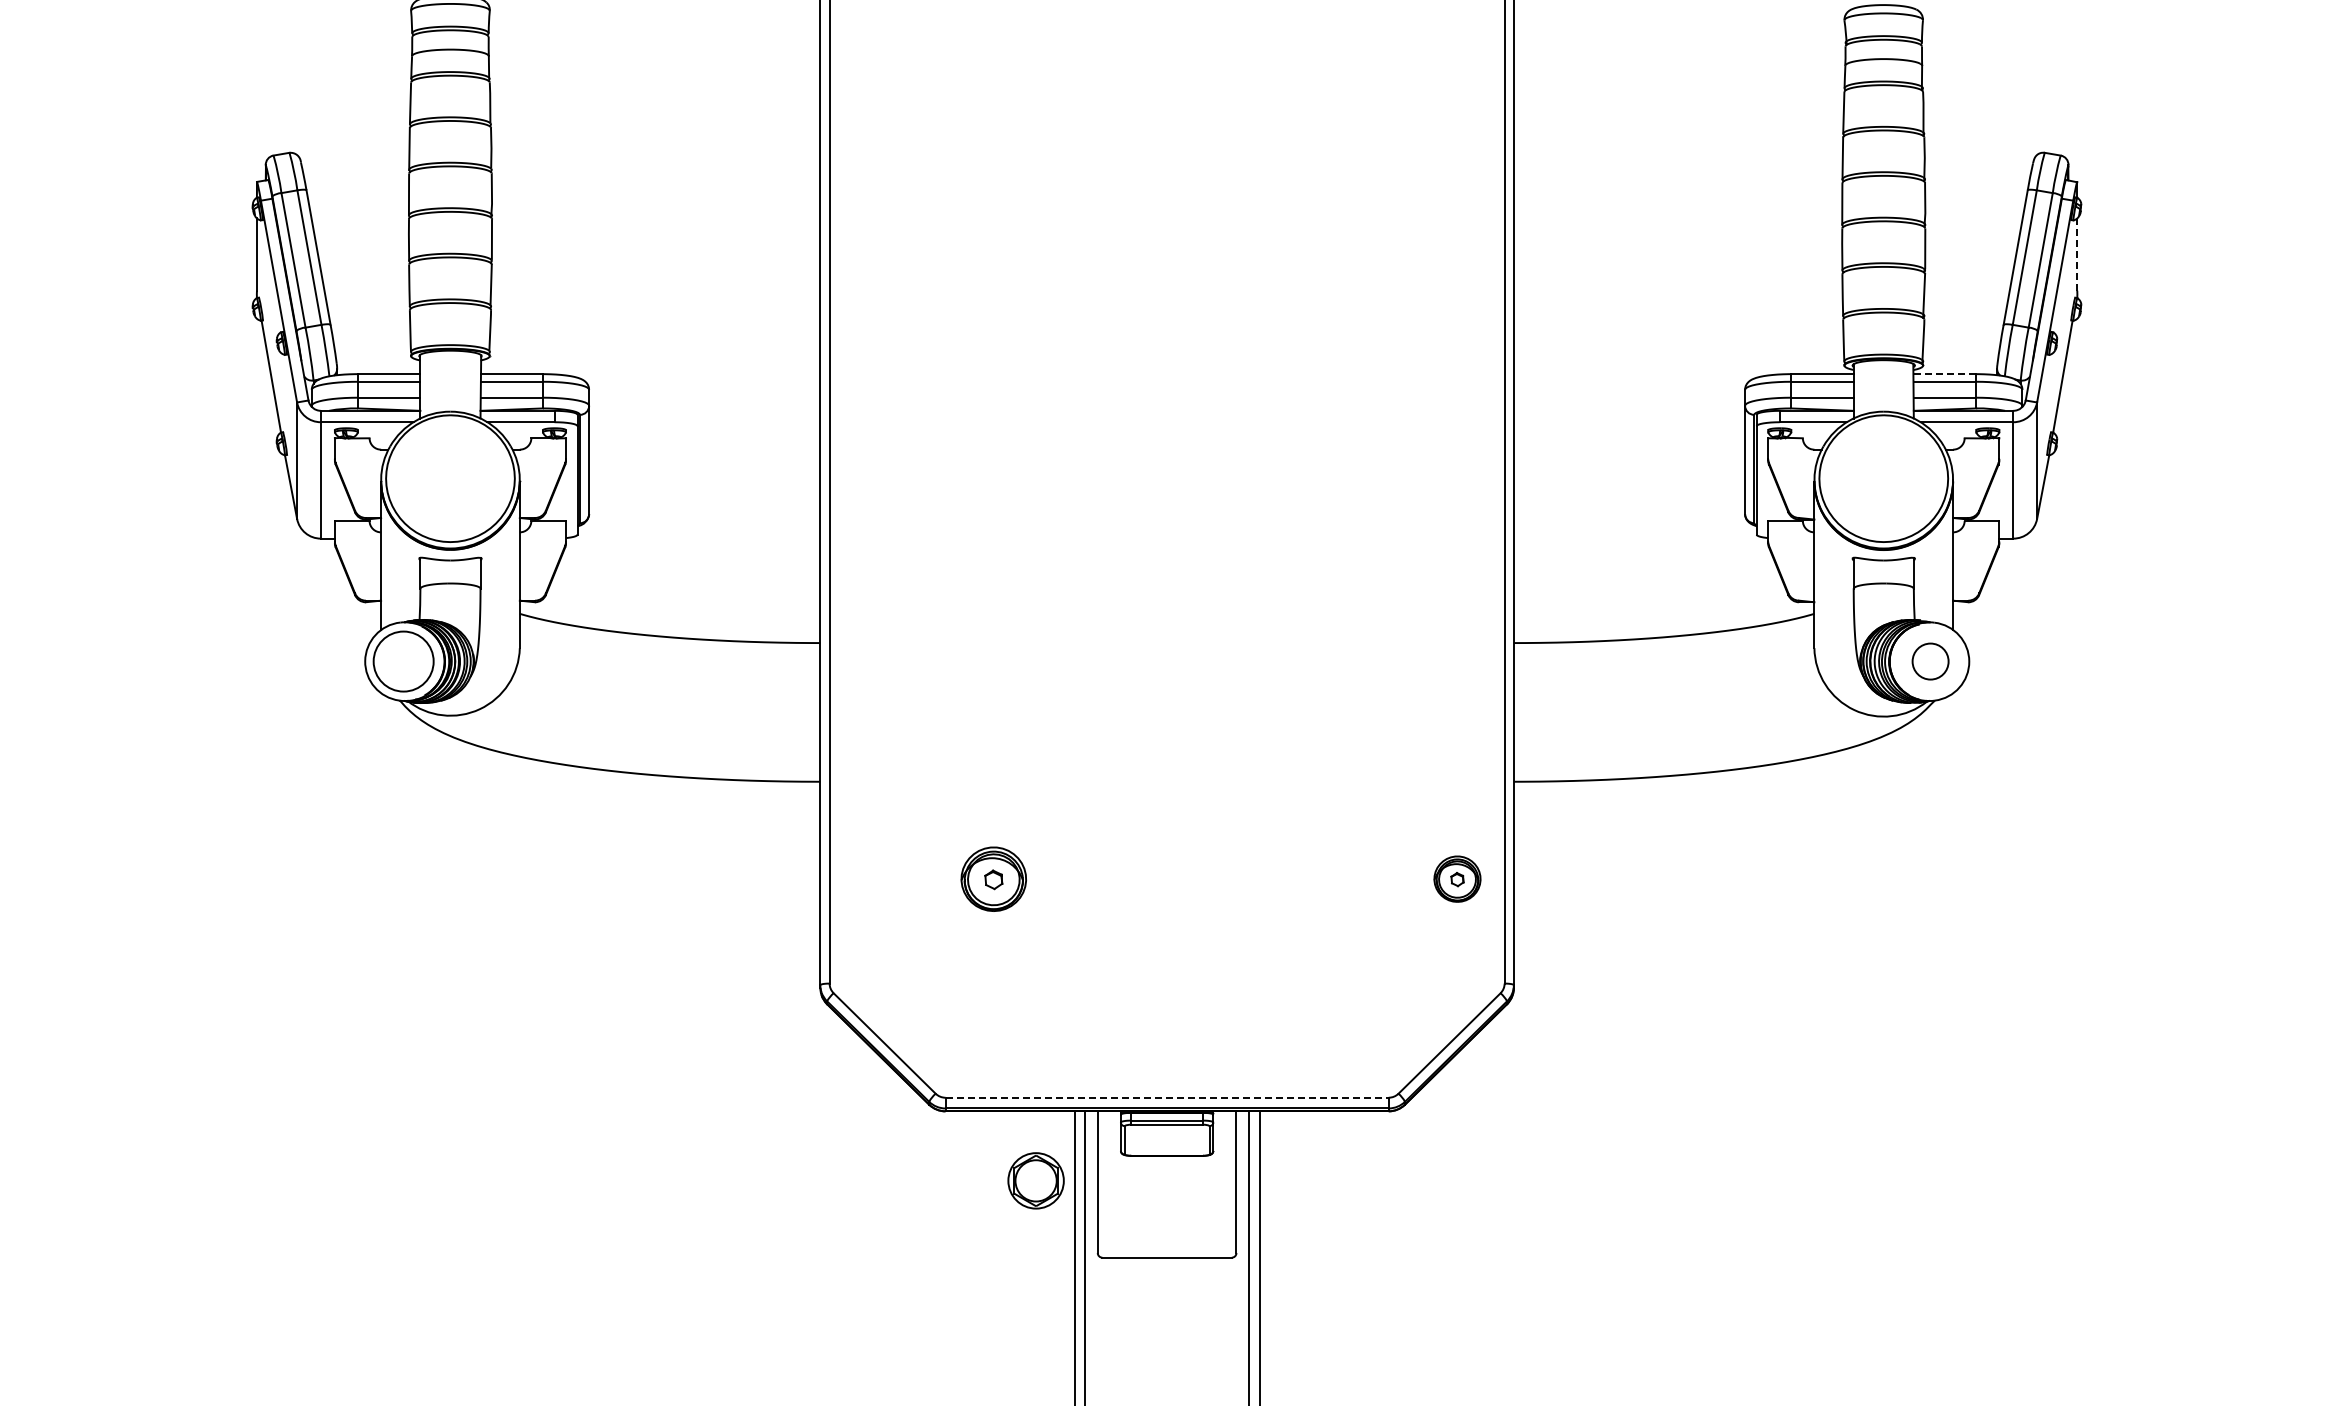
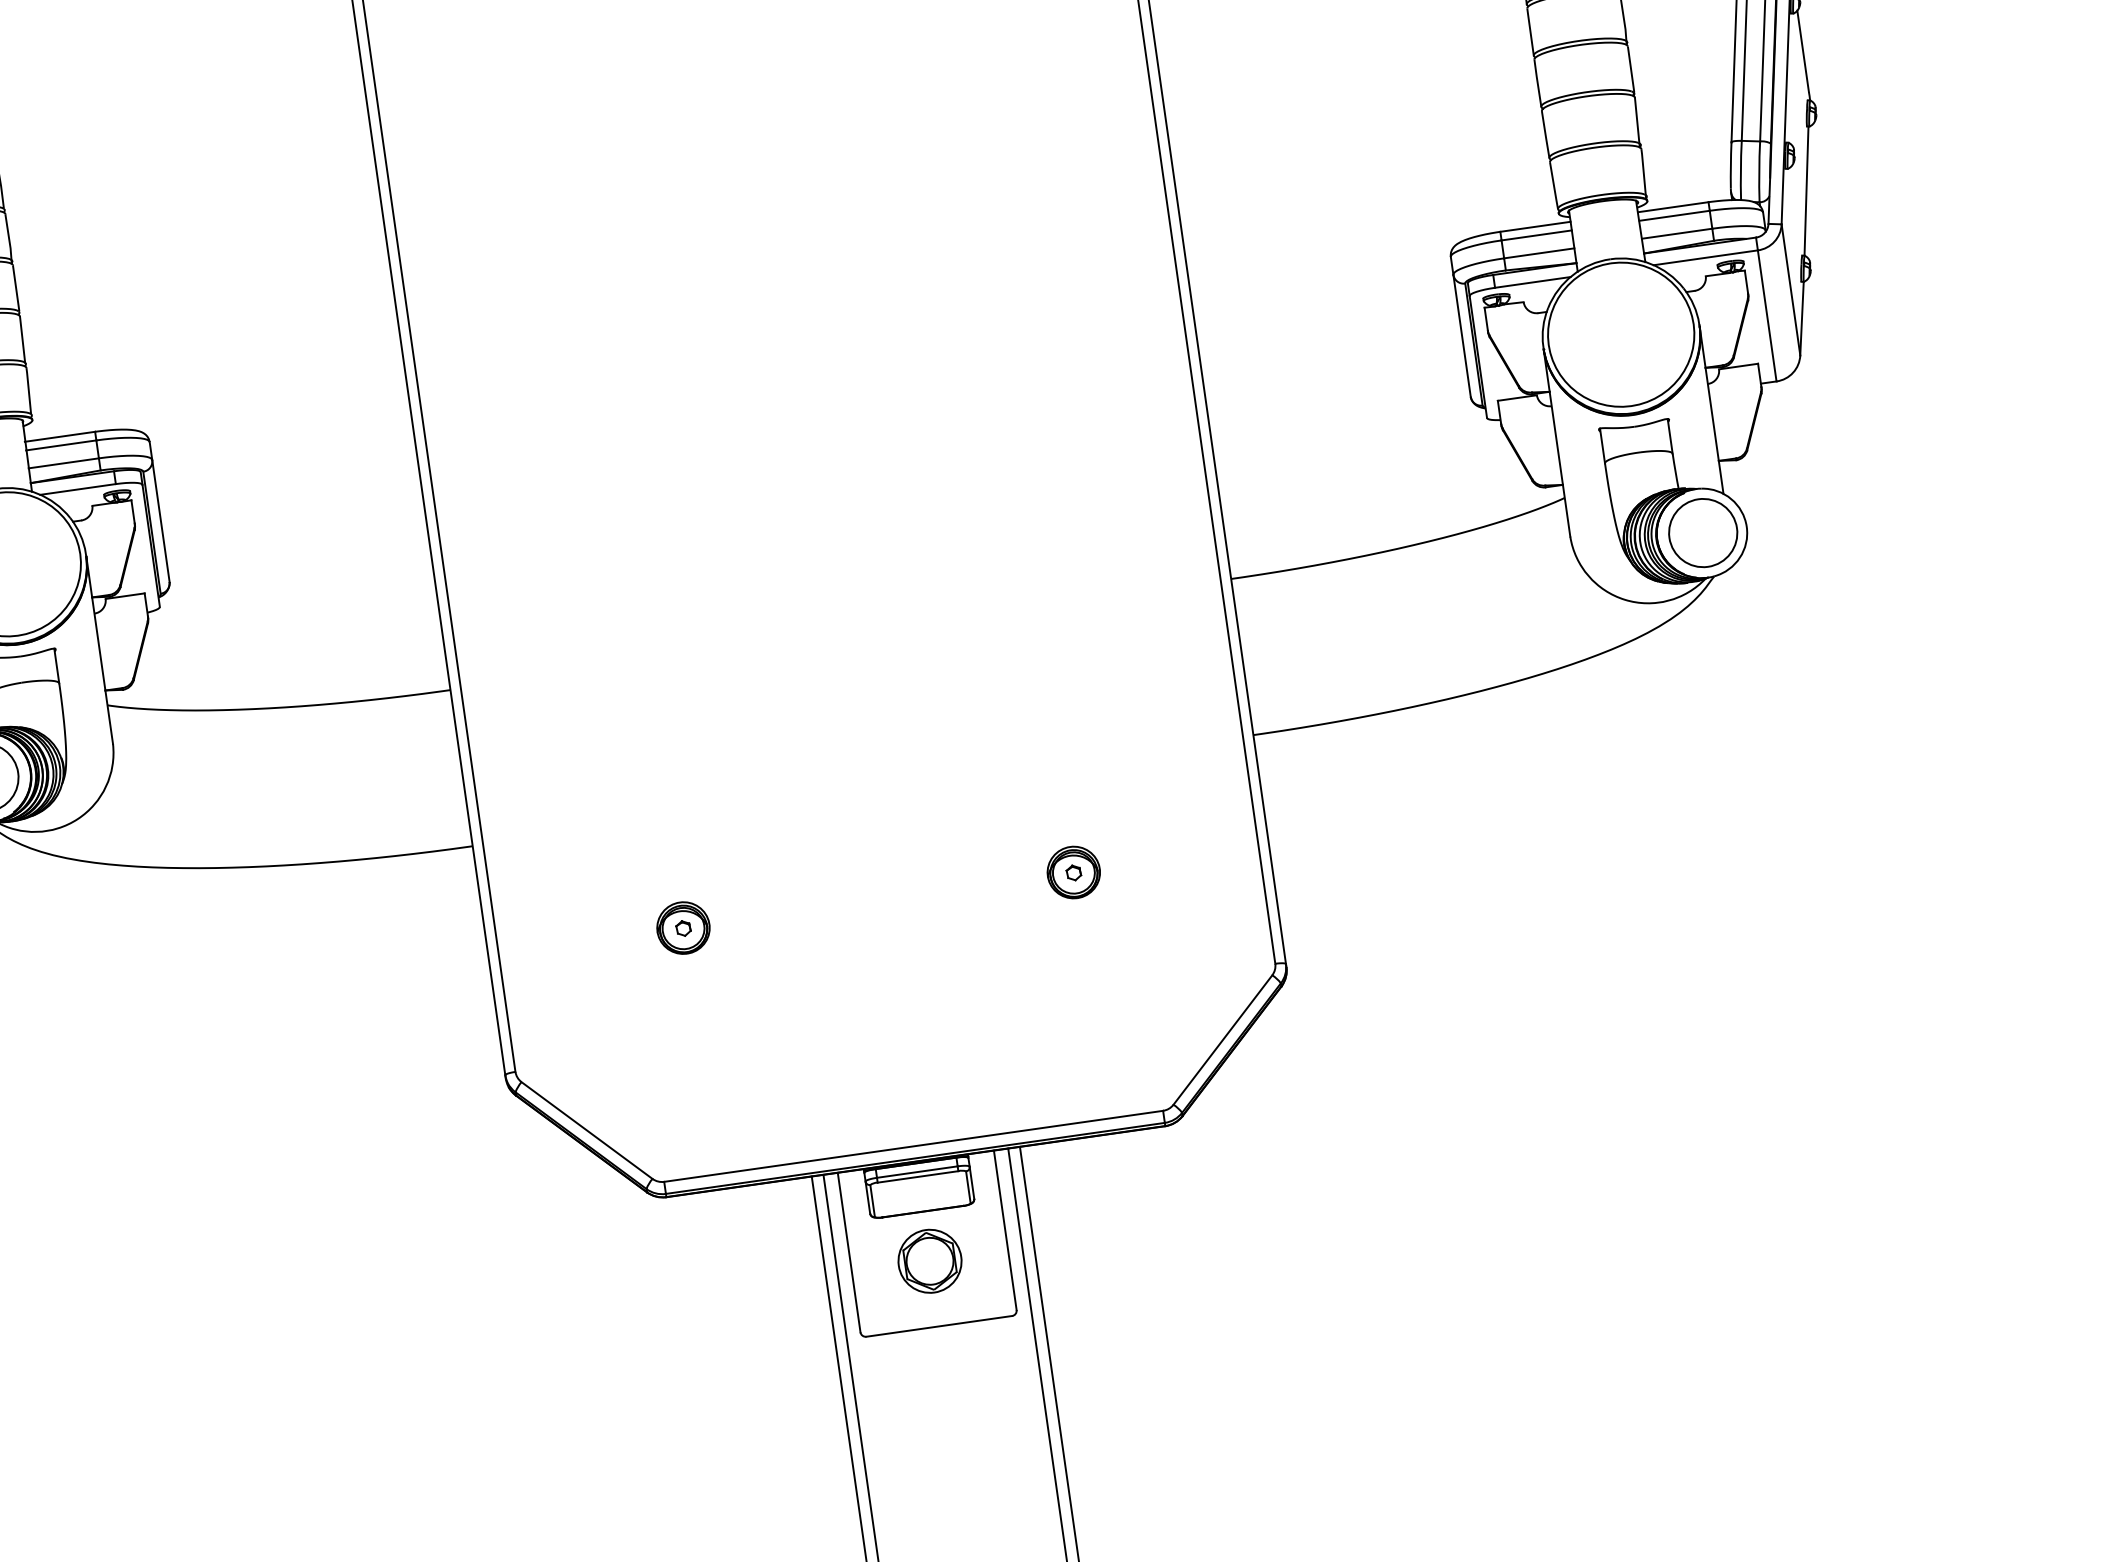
line: (2077, 255) -> (1803, 52), dashed -> solid
line: (1944, 374) -> (1672, 207), dashed -> solid
circle: (1930, 661) -> (1703, 532), size x1.67
part: (993, 878) -> (683, 927), size x0.71
part: (1457, 878) -> (1073, 871), moved
line: (1167, 1097) -> (914, 1146), dashed -> solid
part: (1035, 1180) -> (929, 1260), moved

